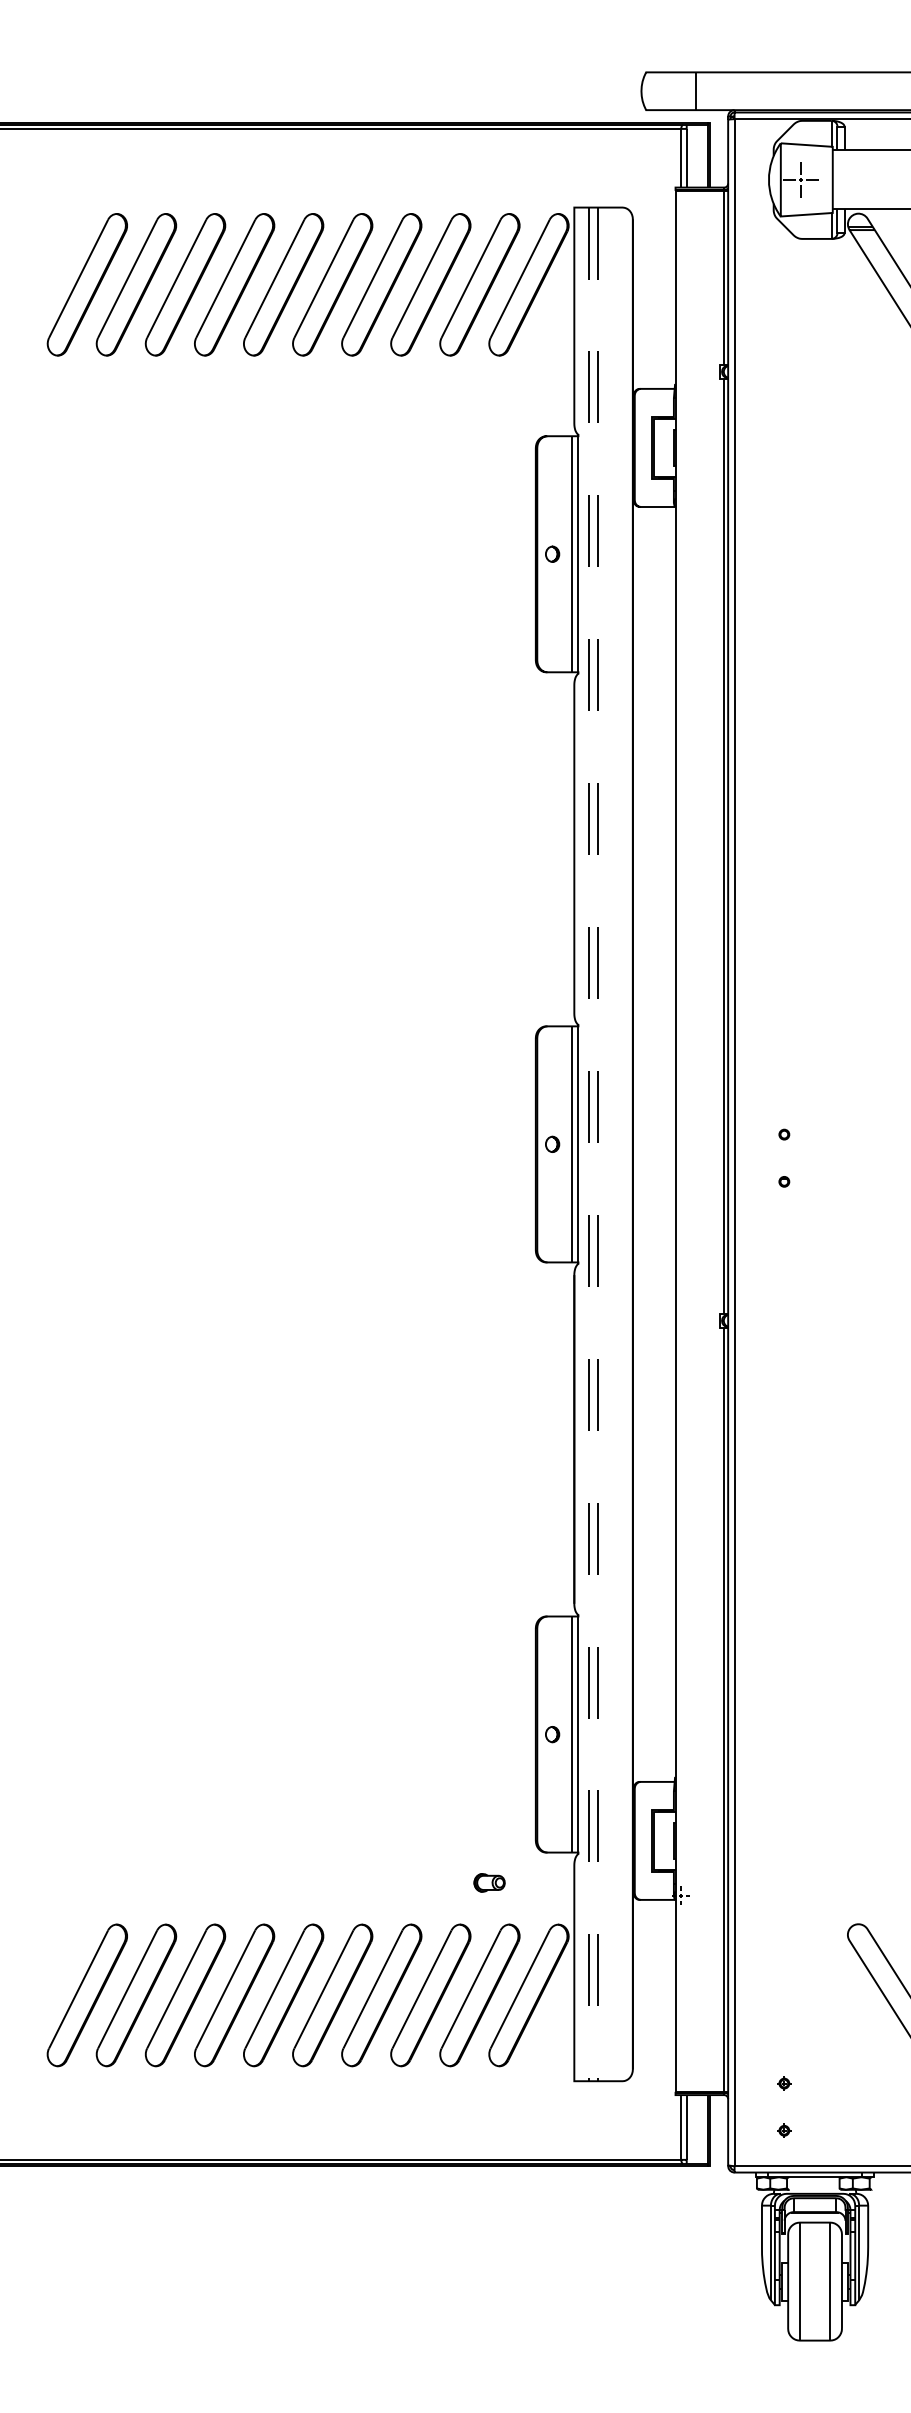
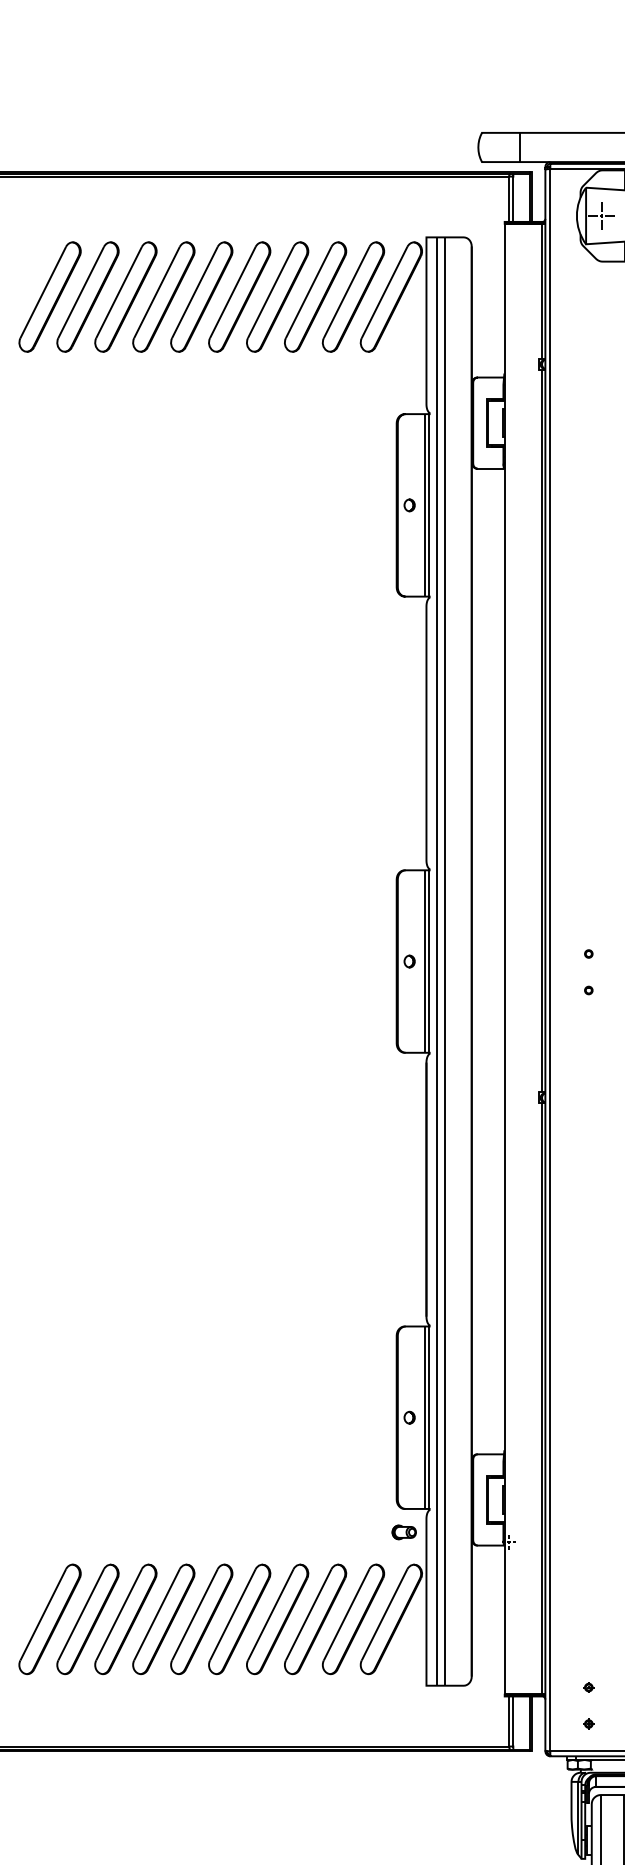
line: (588, 1144) -> (437, 961), dashed -> solid
line: (597, 1144) -> (444, 961), dashed -> solid
part: (489, 1882) -> (404, 1532), moved

